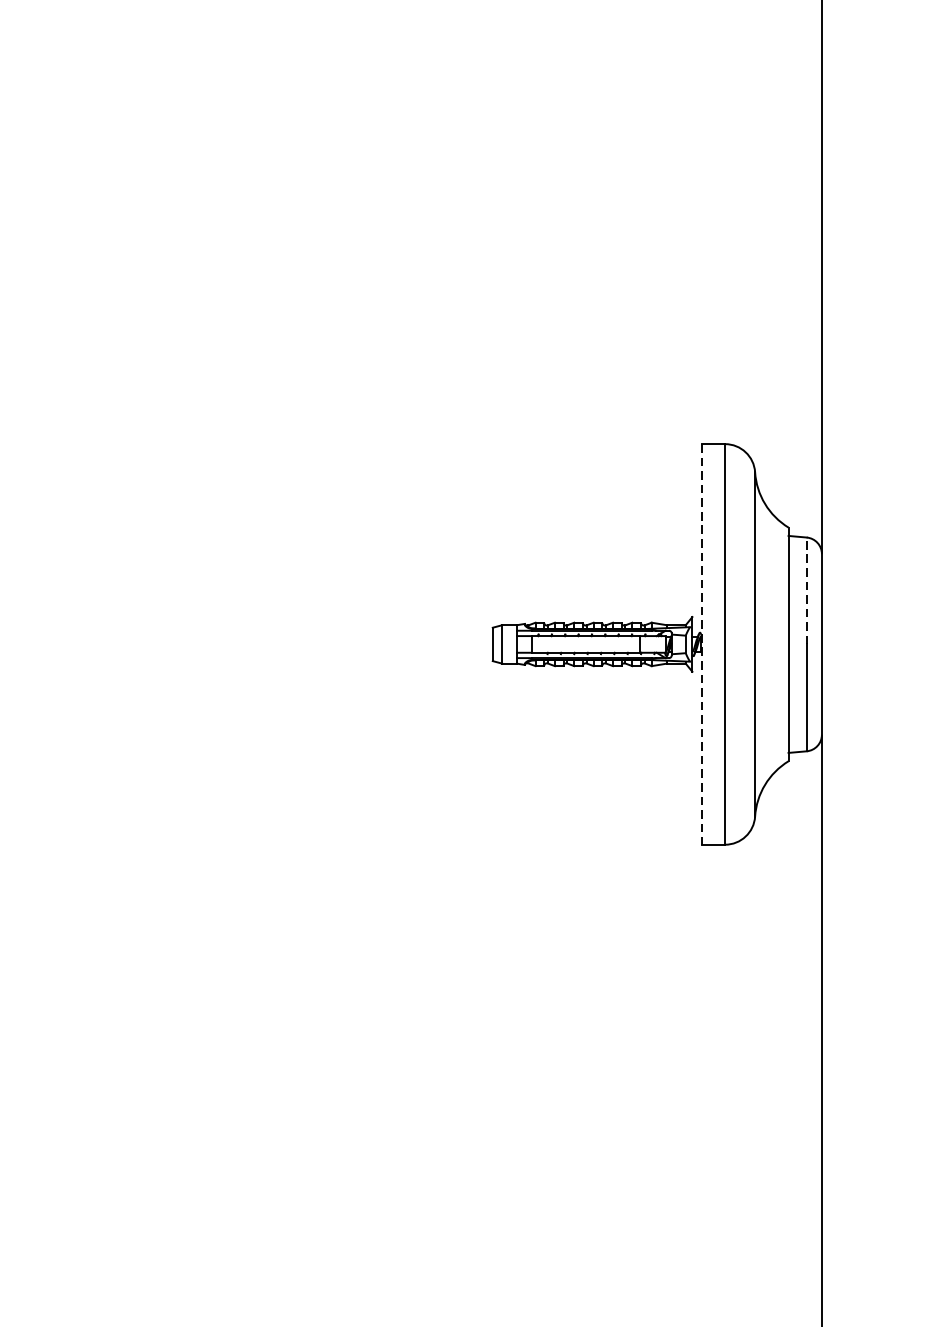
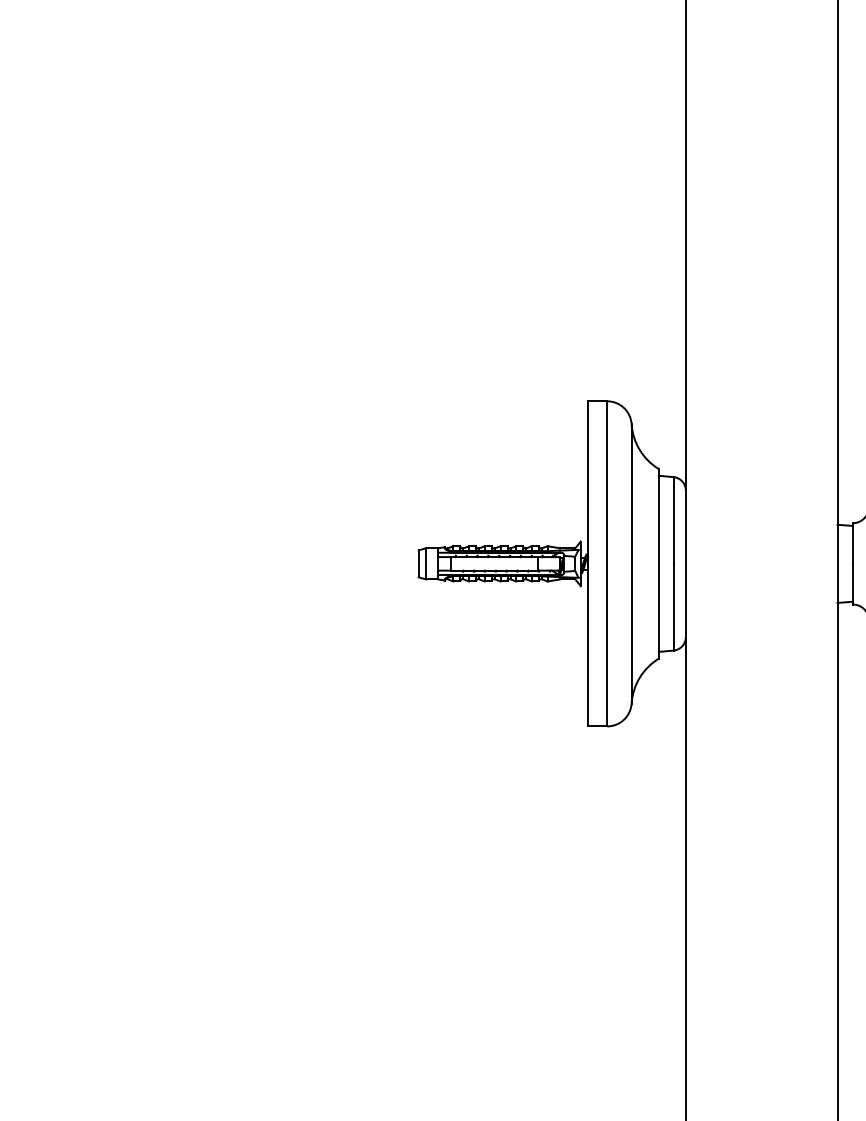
line: (806, 589) -> (673, 519), dashed -> solid
line: (701, 643) -> (588, 563), dashed -> solid

